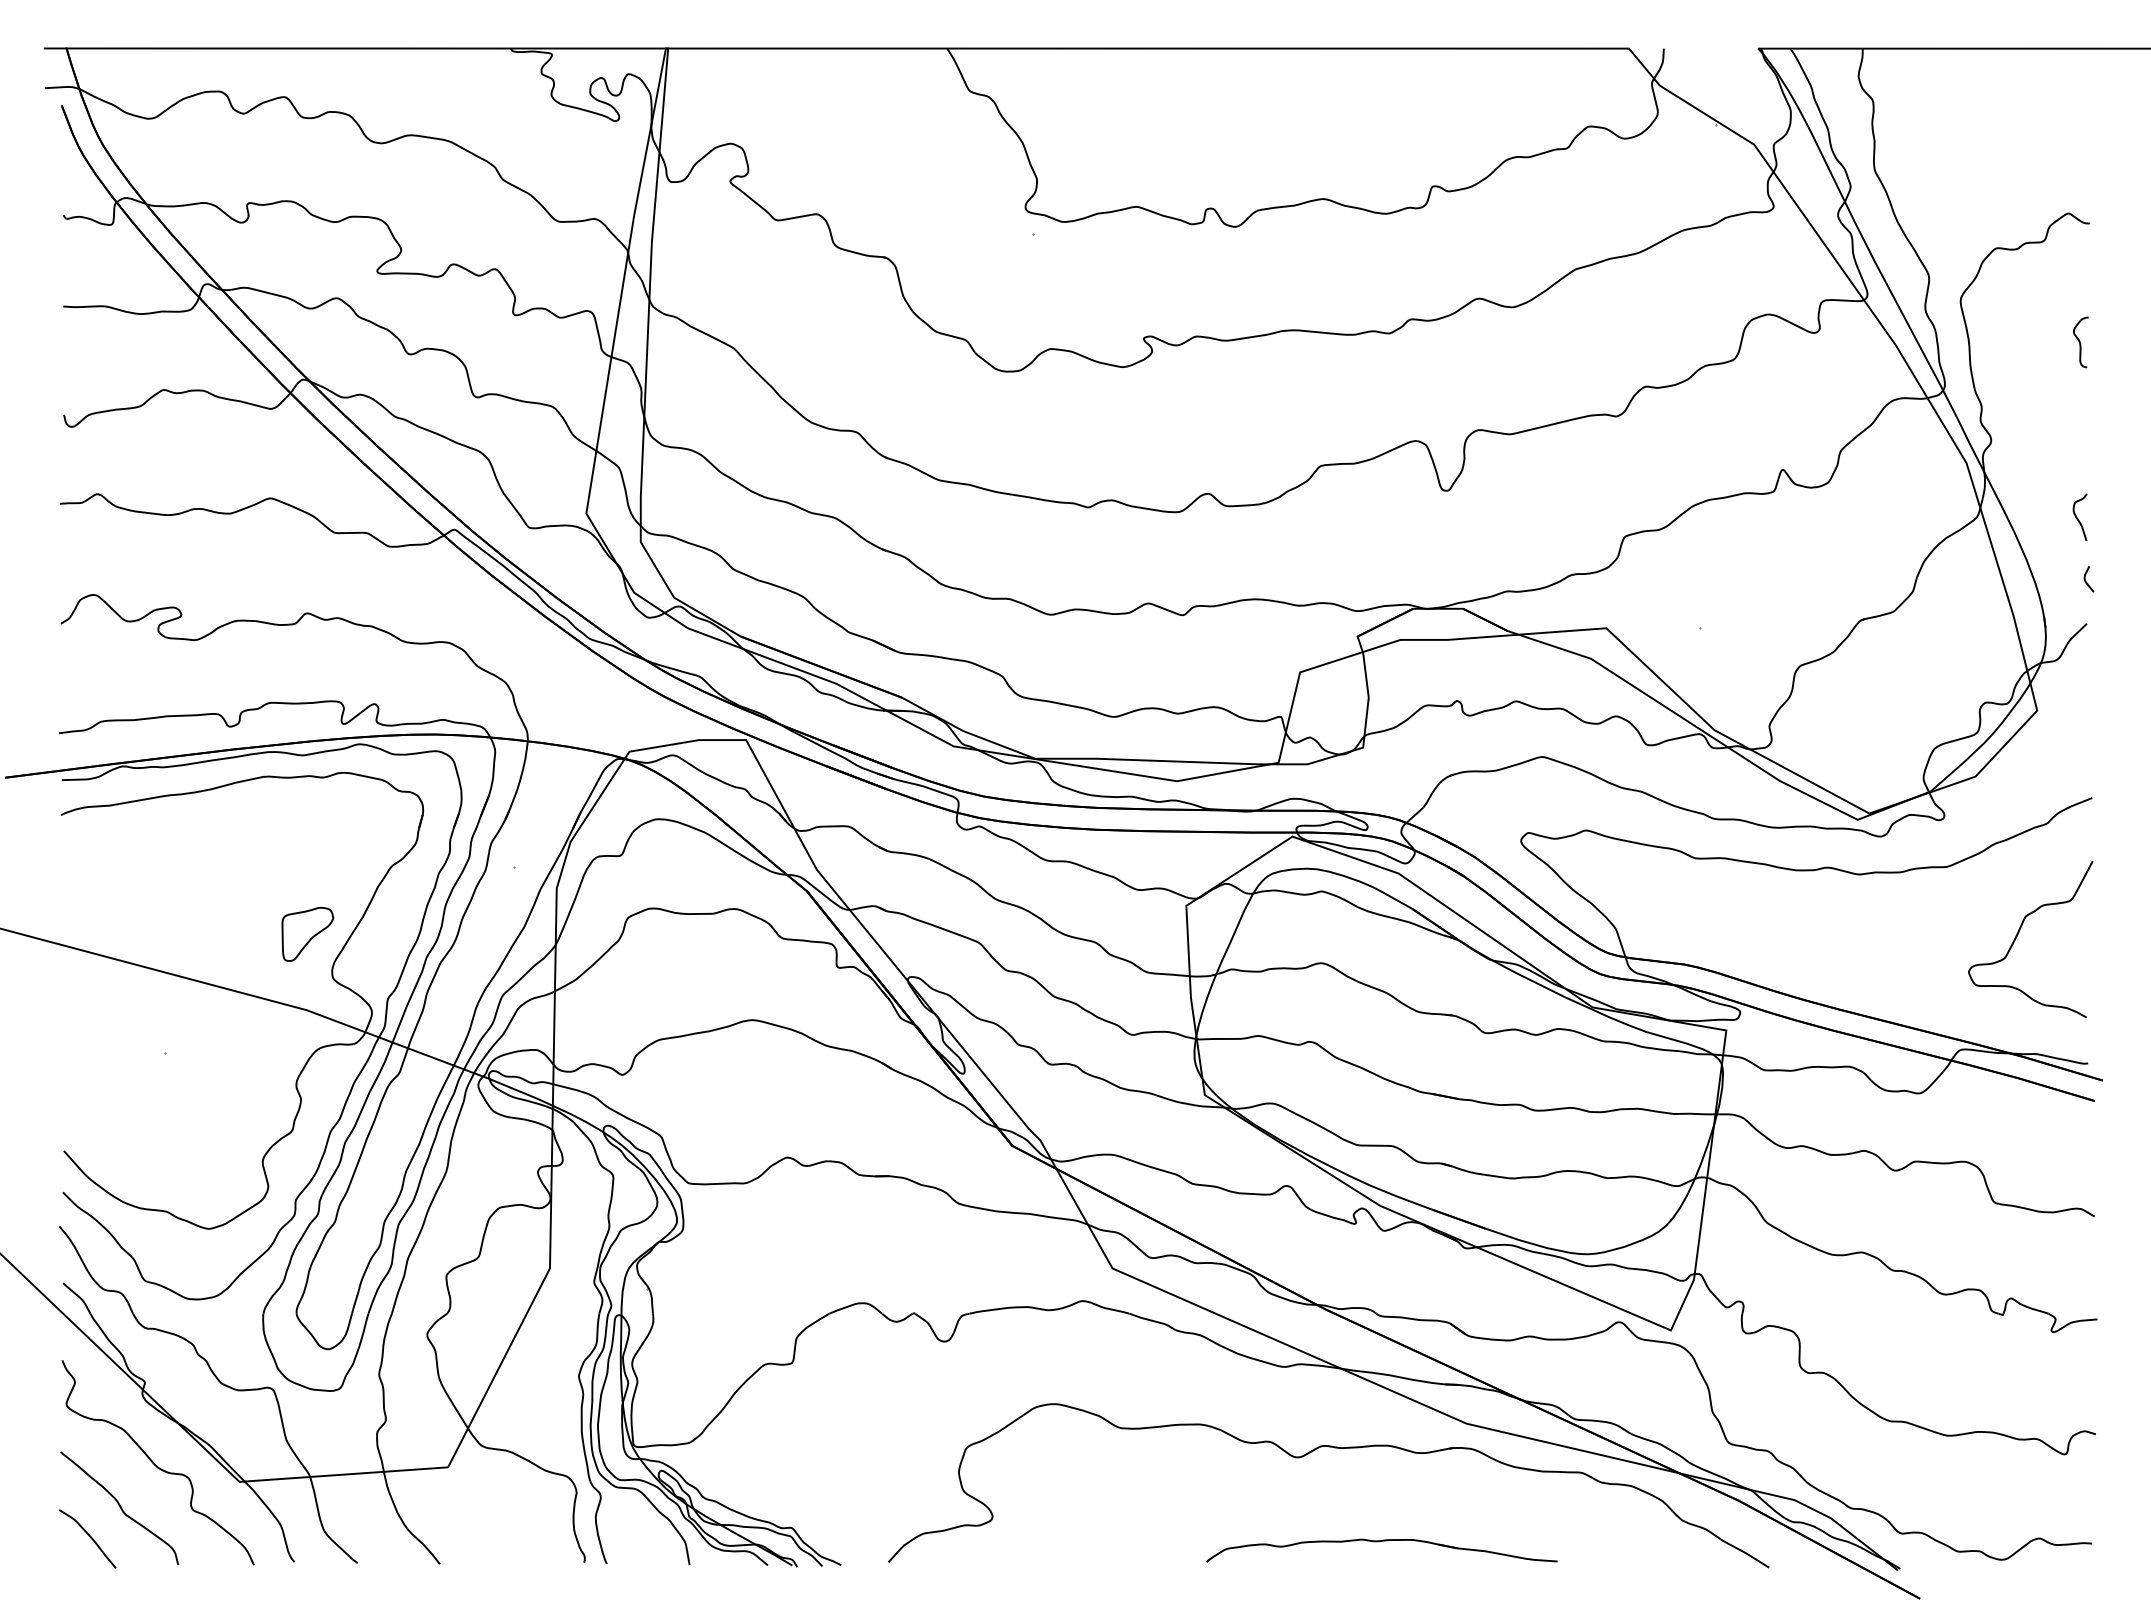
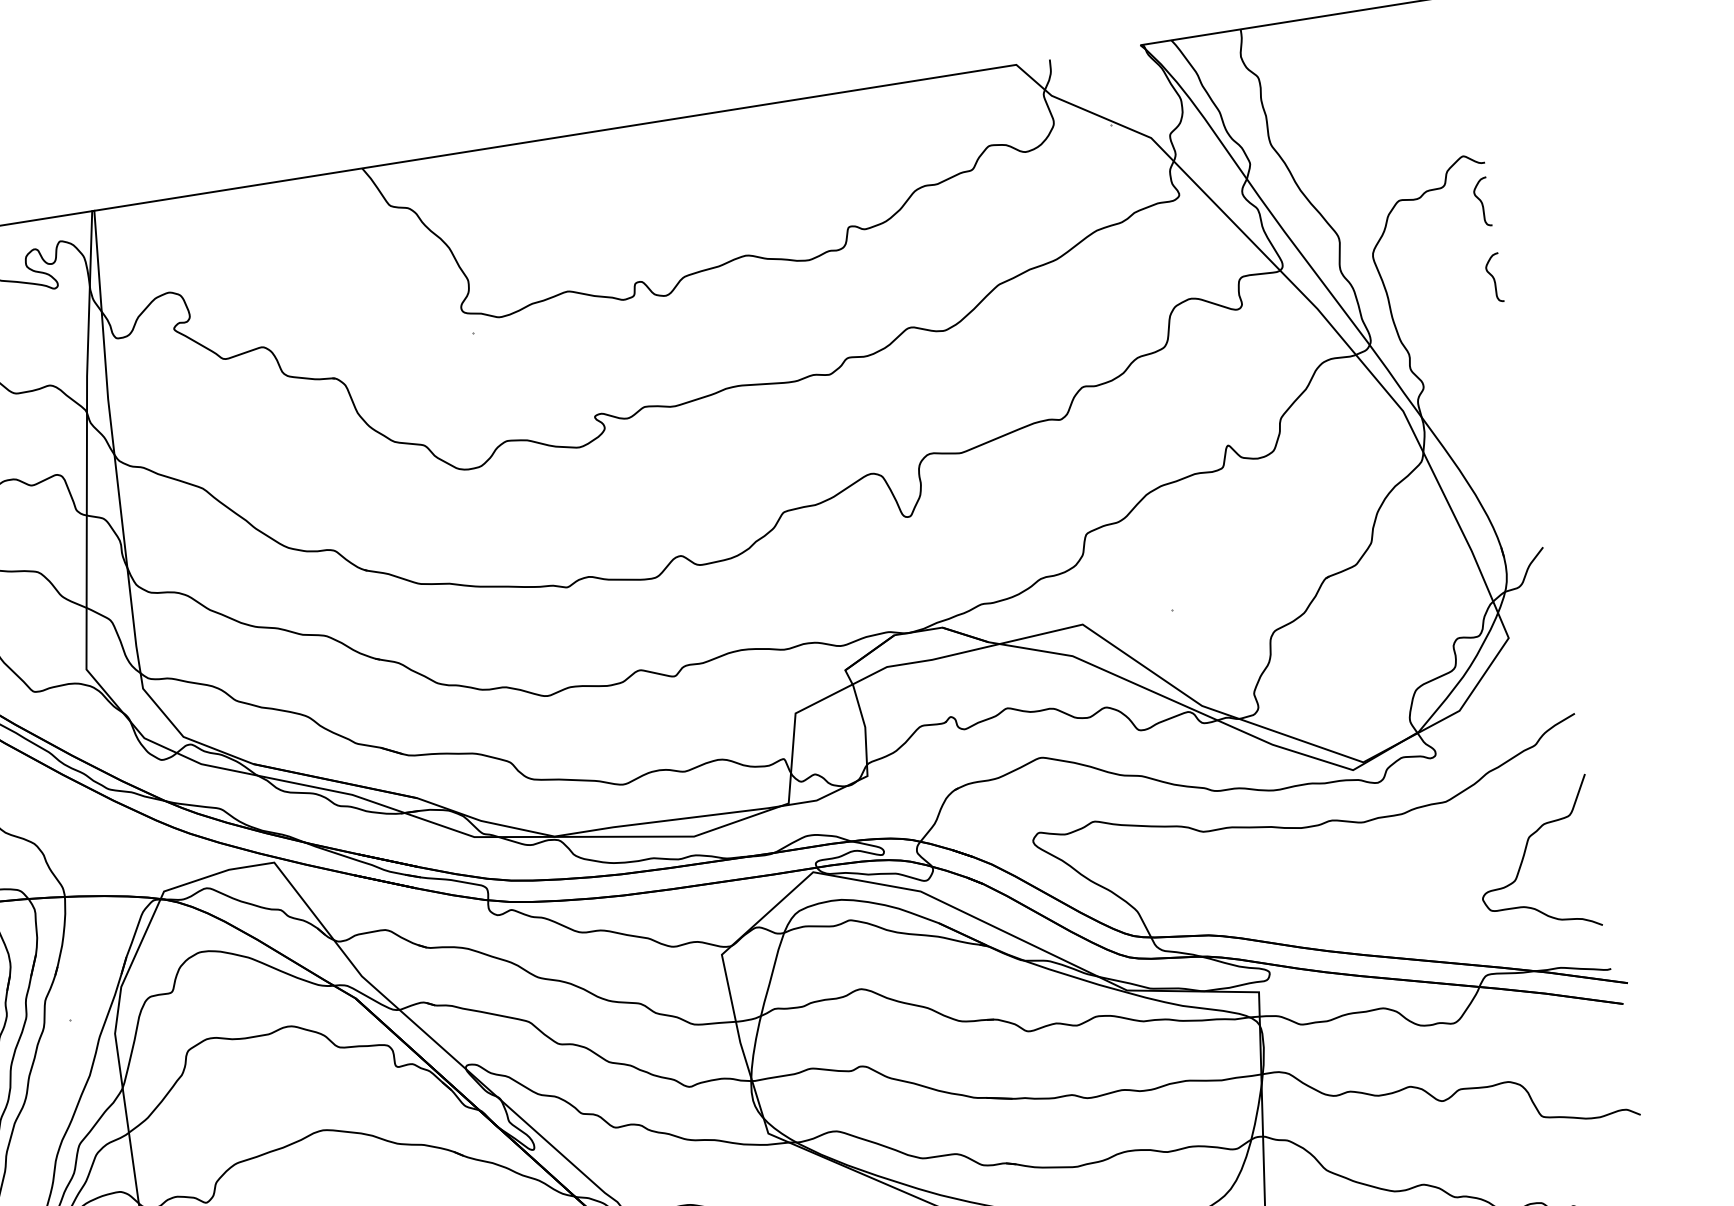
curve: (2080, 263) -> (1482, 202), added
curve: (2077, 517) -> (1518, 446), removed
curve: (2086, 580) -> (1536, 505), removed

